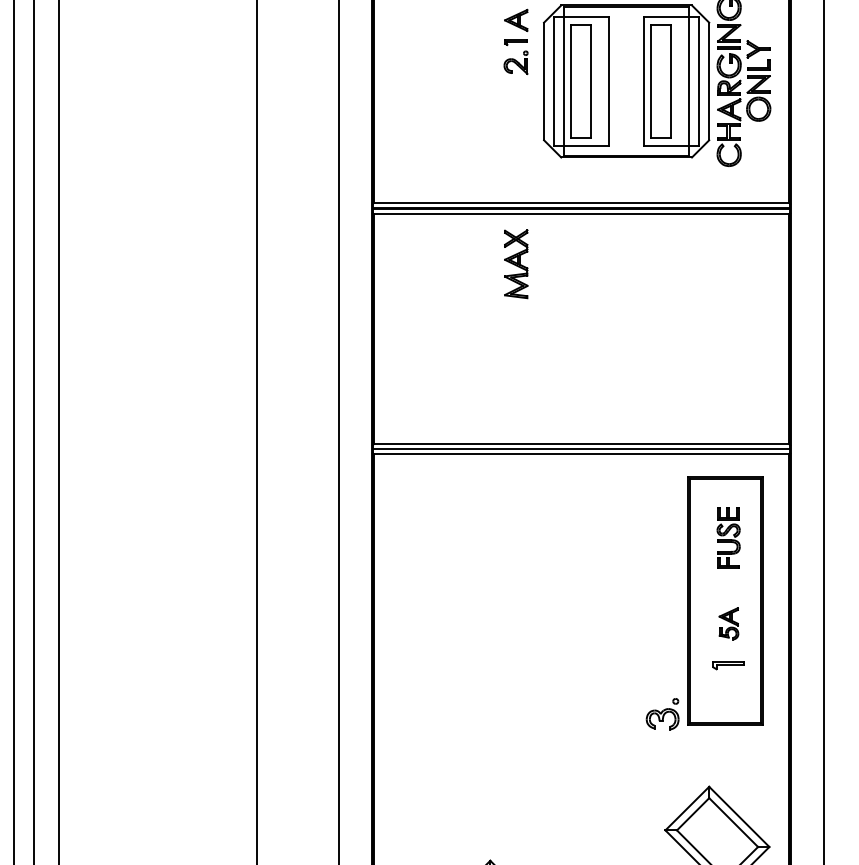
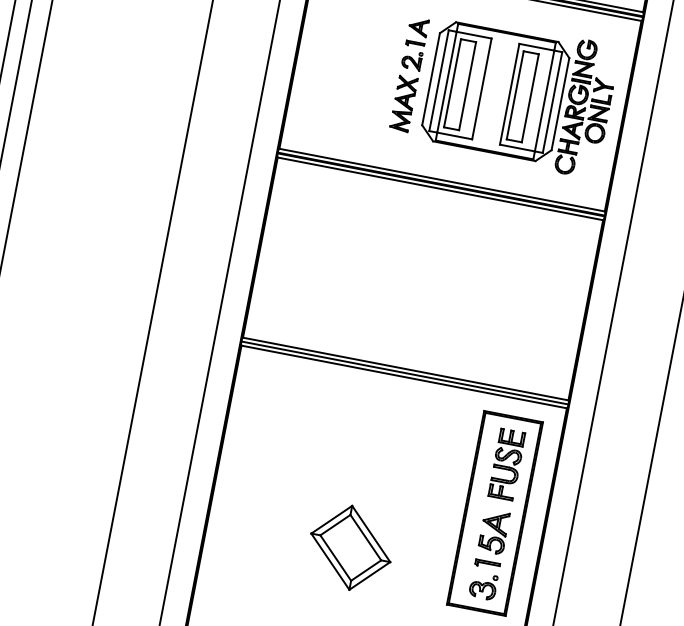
part: (516, 264) -> (403, 104), moved
part: (728, 537) -> (506, 464), size x1.43
part: (728, 623) -> (493, 531), size x1.67
part: (556, 677) -> (350, 547), added
part: (662, 714) -> (483, 586), moved

